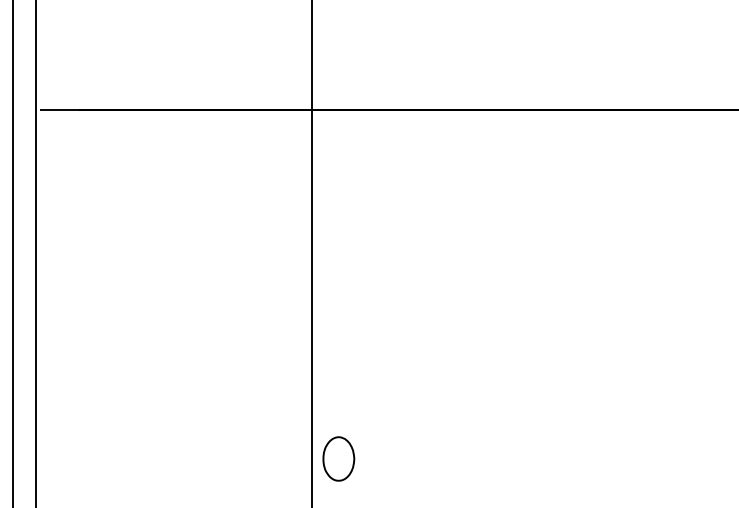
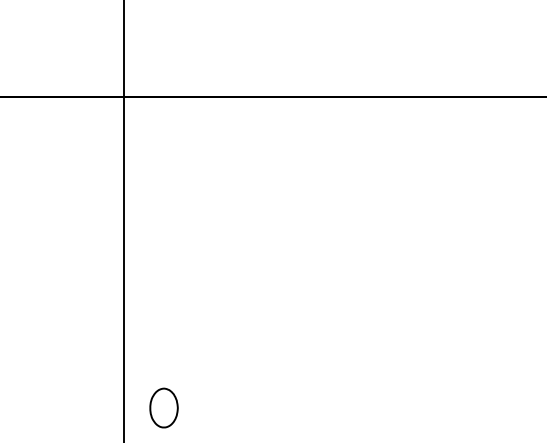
part: (338, 458) -> (163, 407), moved

